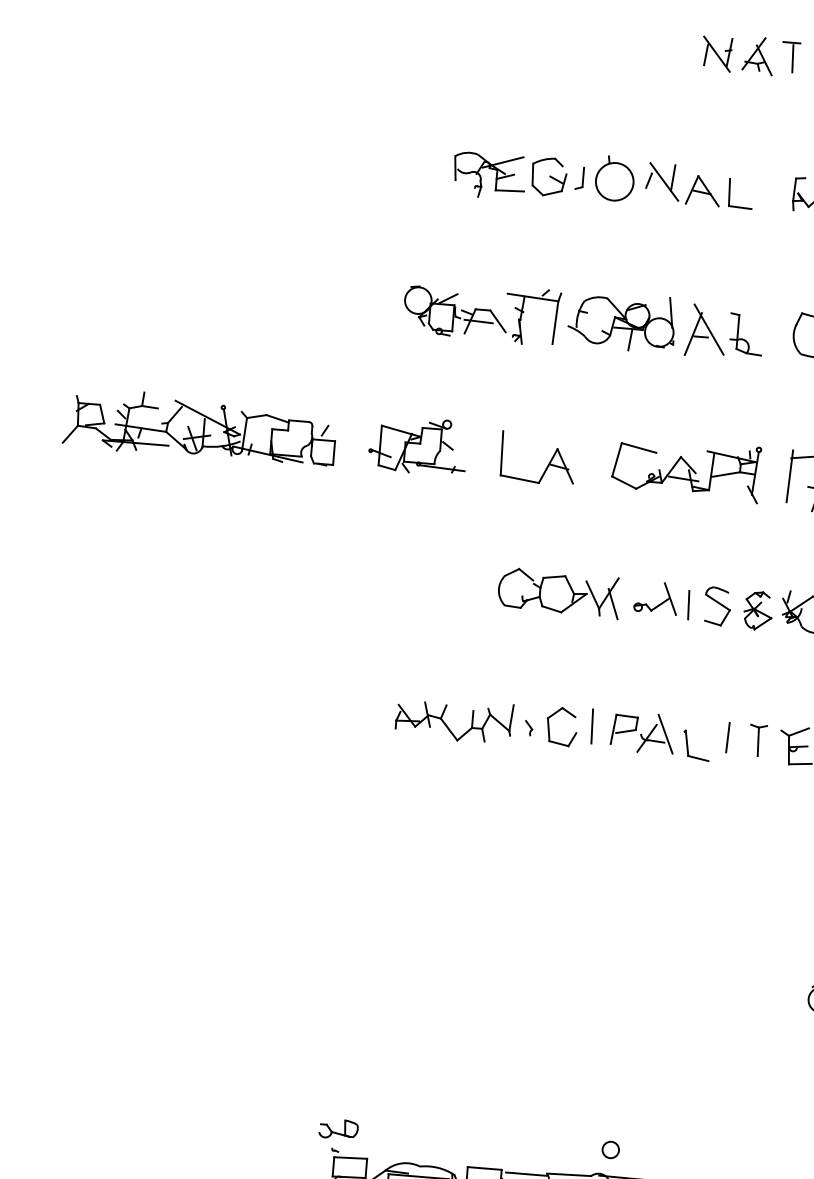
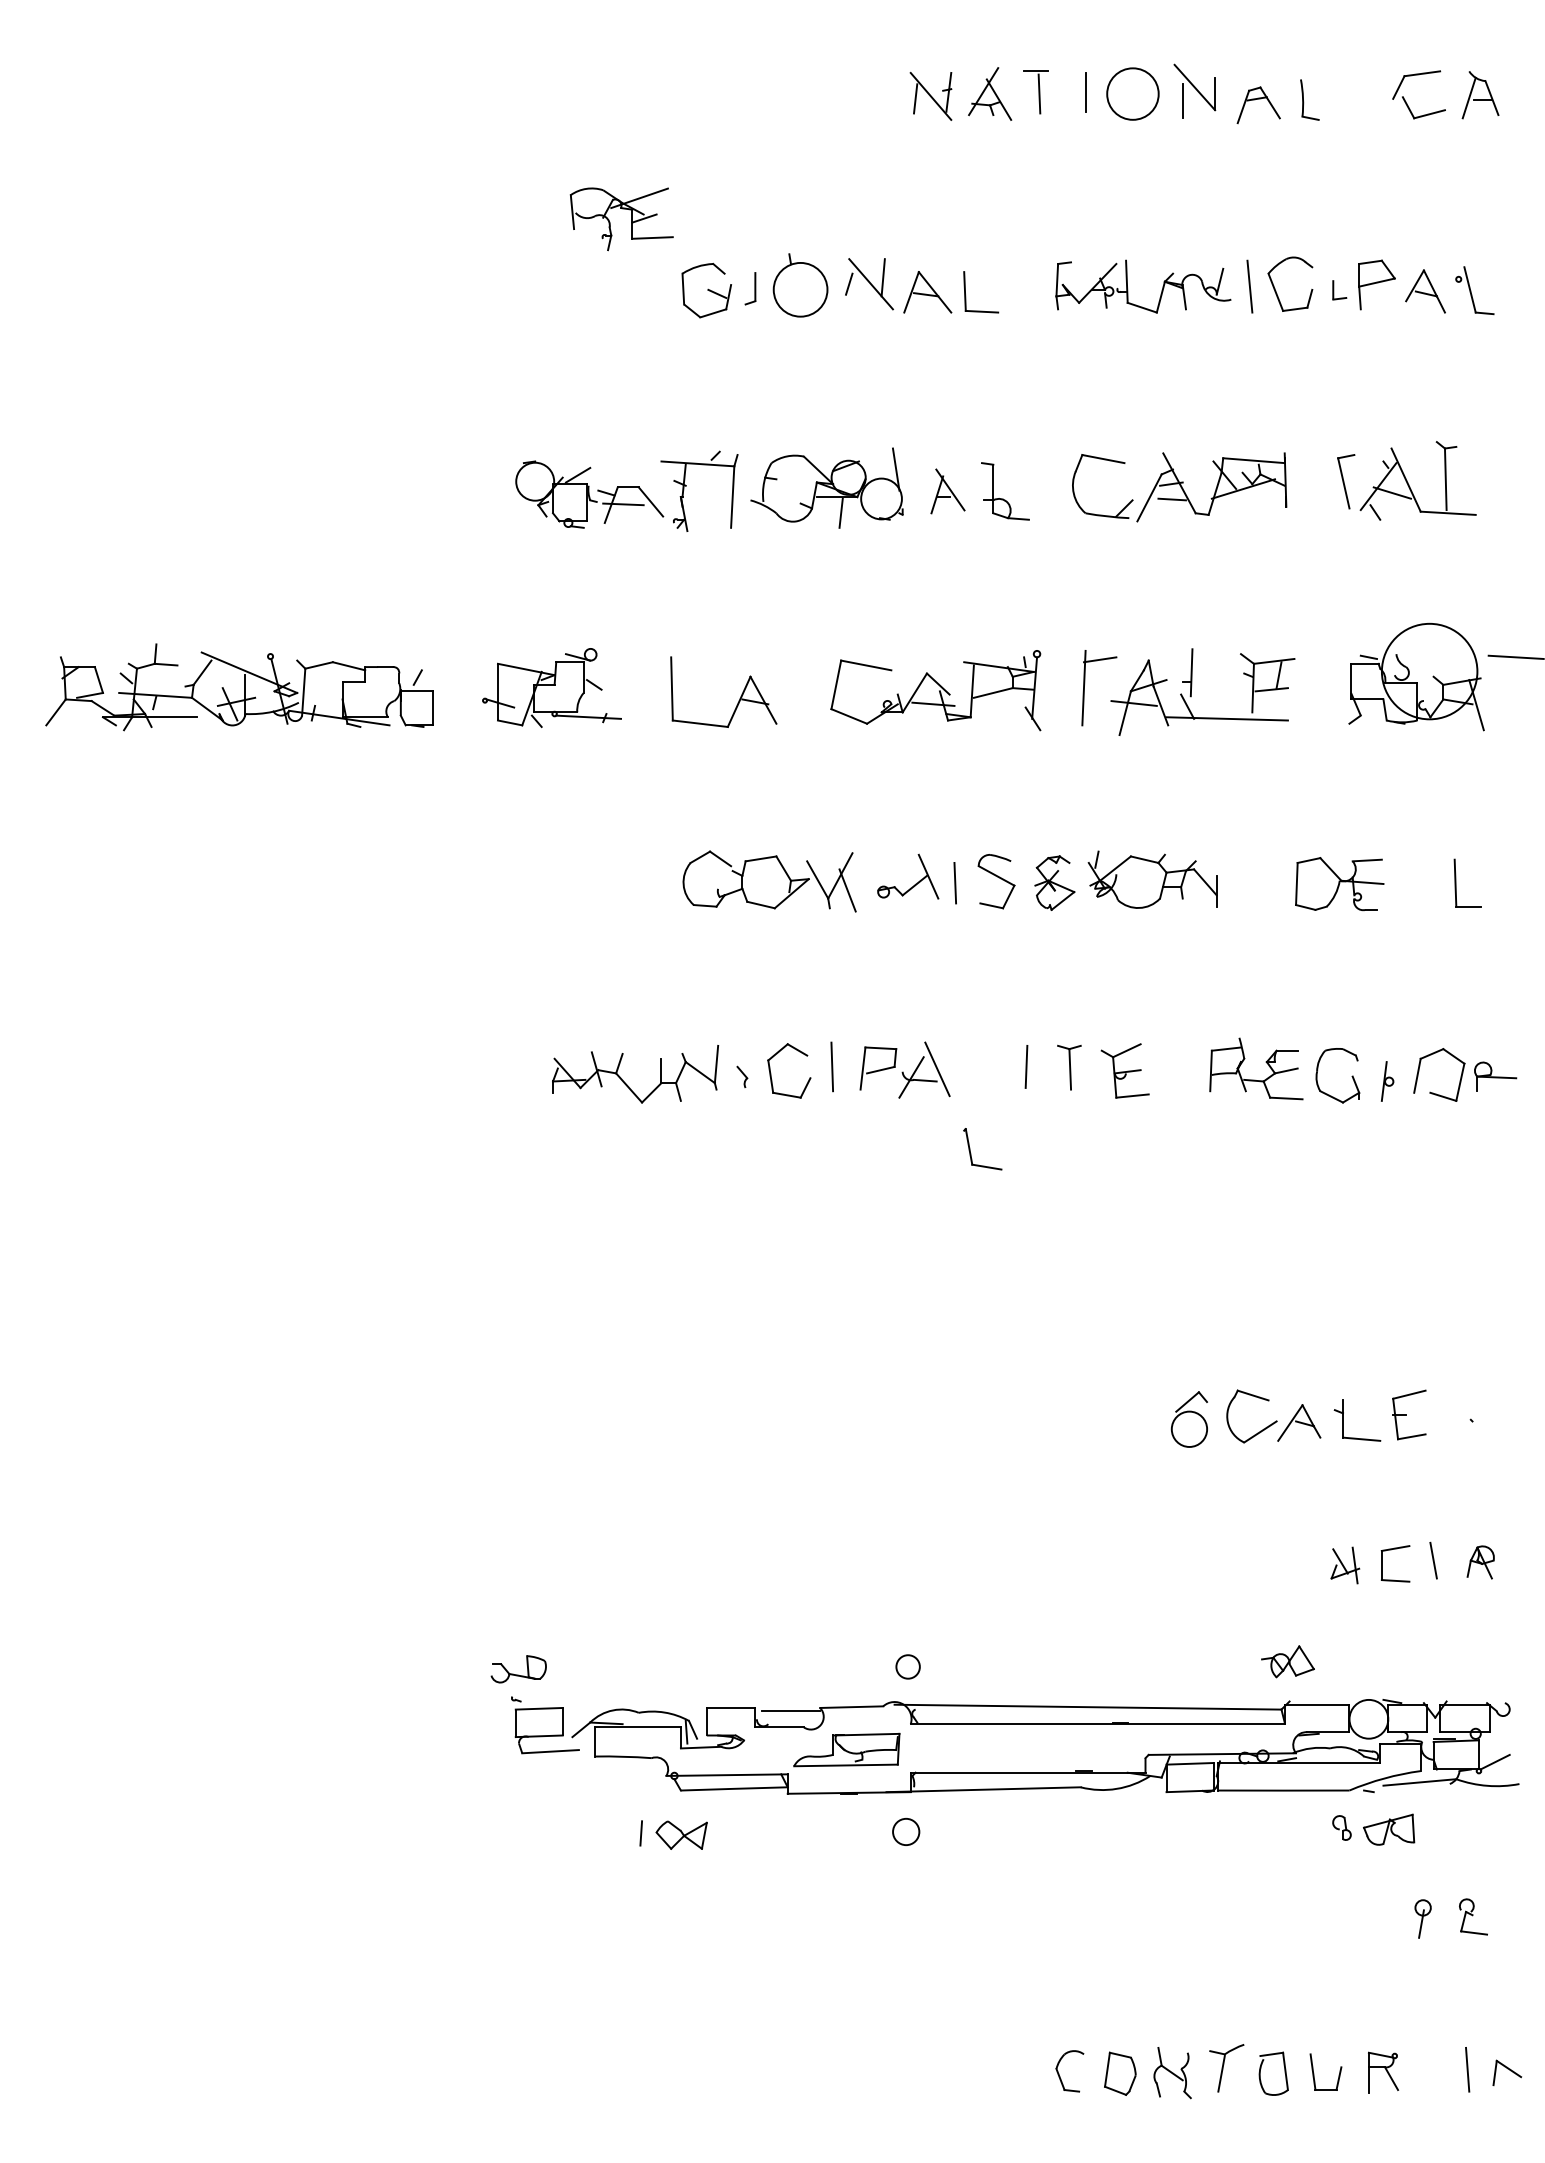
part: (496, 176) -> (631, 219), moved
part: (705, 331) -> (947, 491), size x0.6
part: (688, 748) -> (971, 1153), moved

